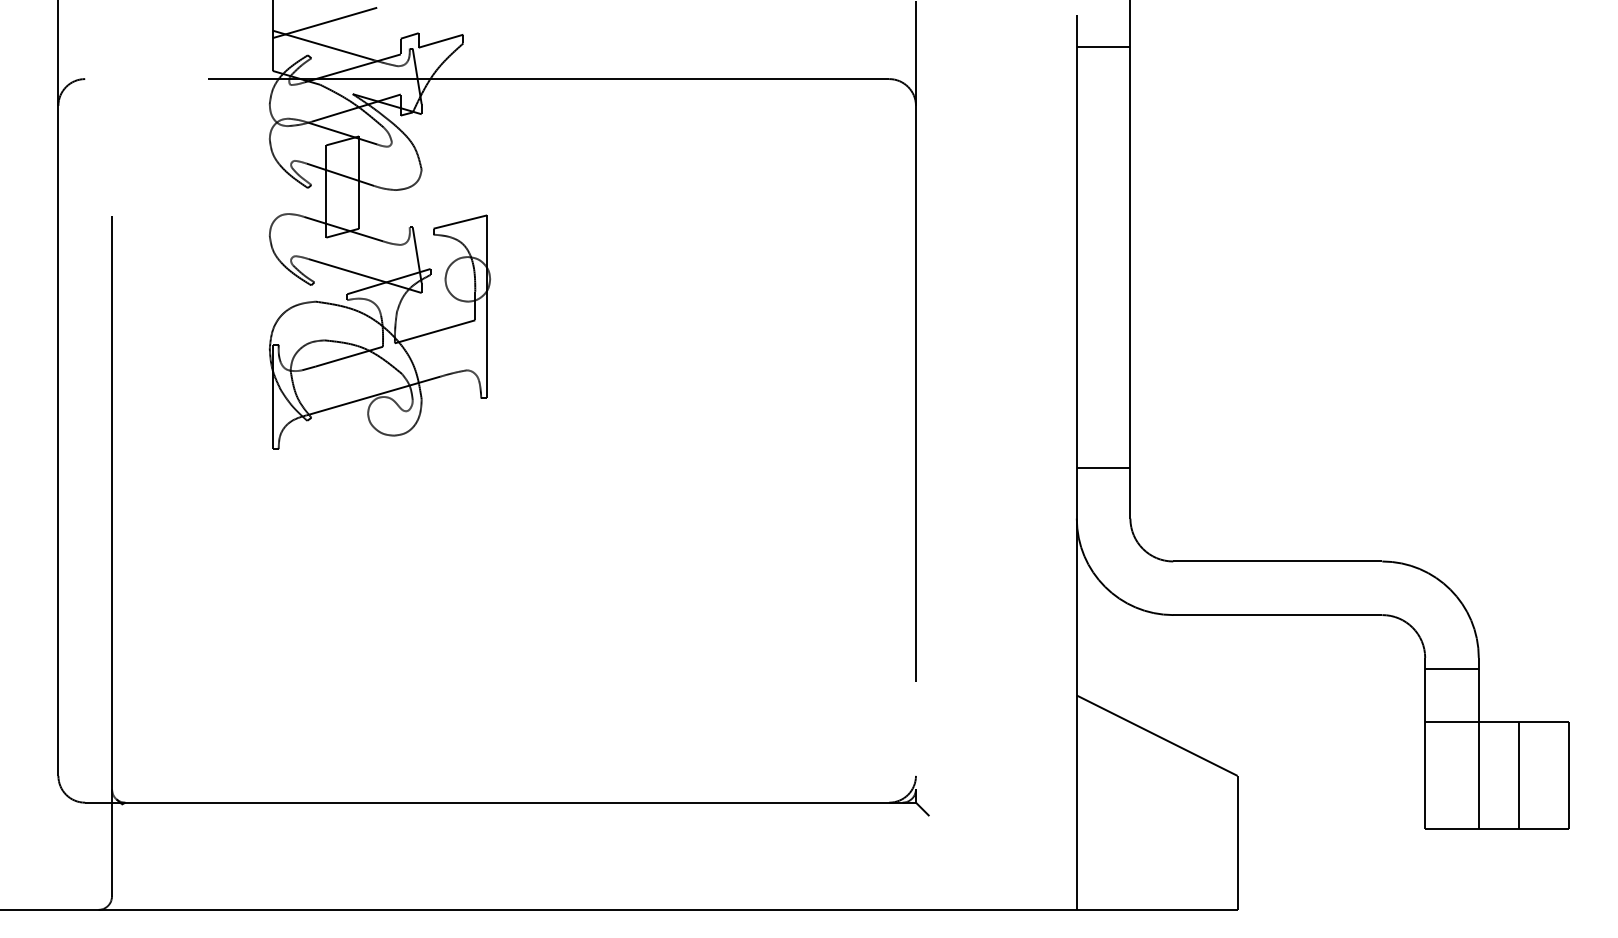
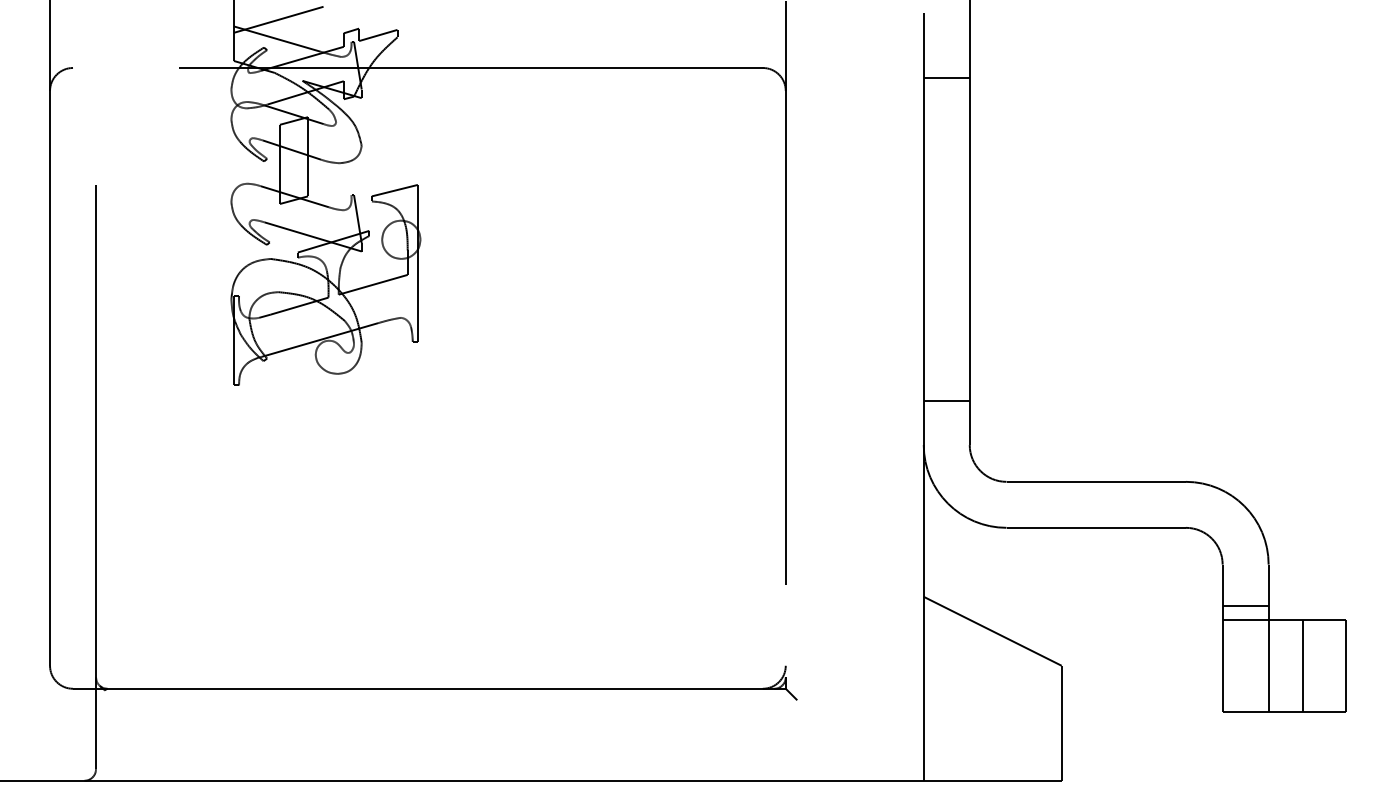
line: (1103, 47) -> (946, 78), moved
line: (1451, 668) -> (1245, 605), moved

